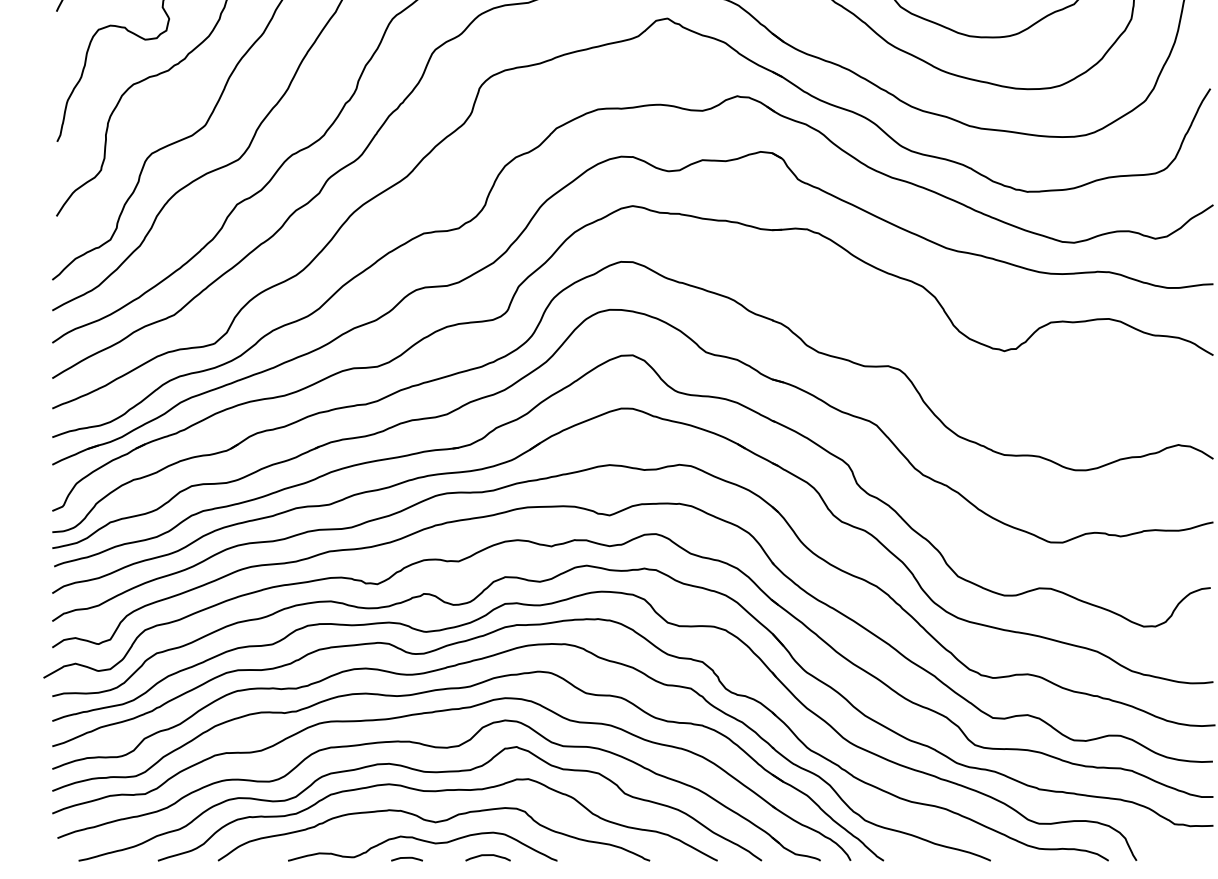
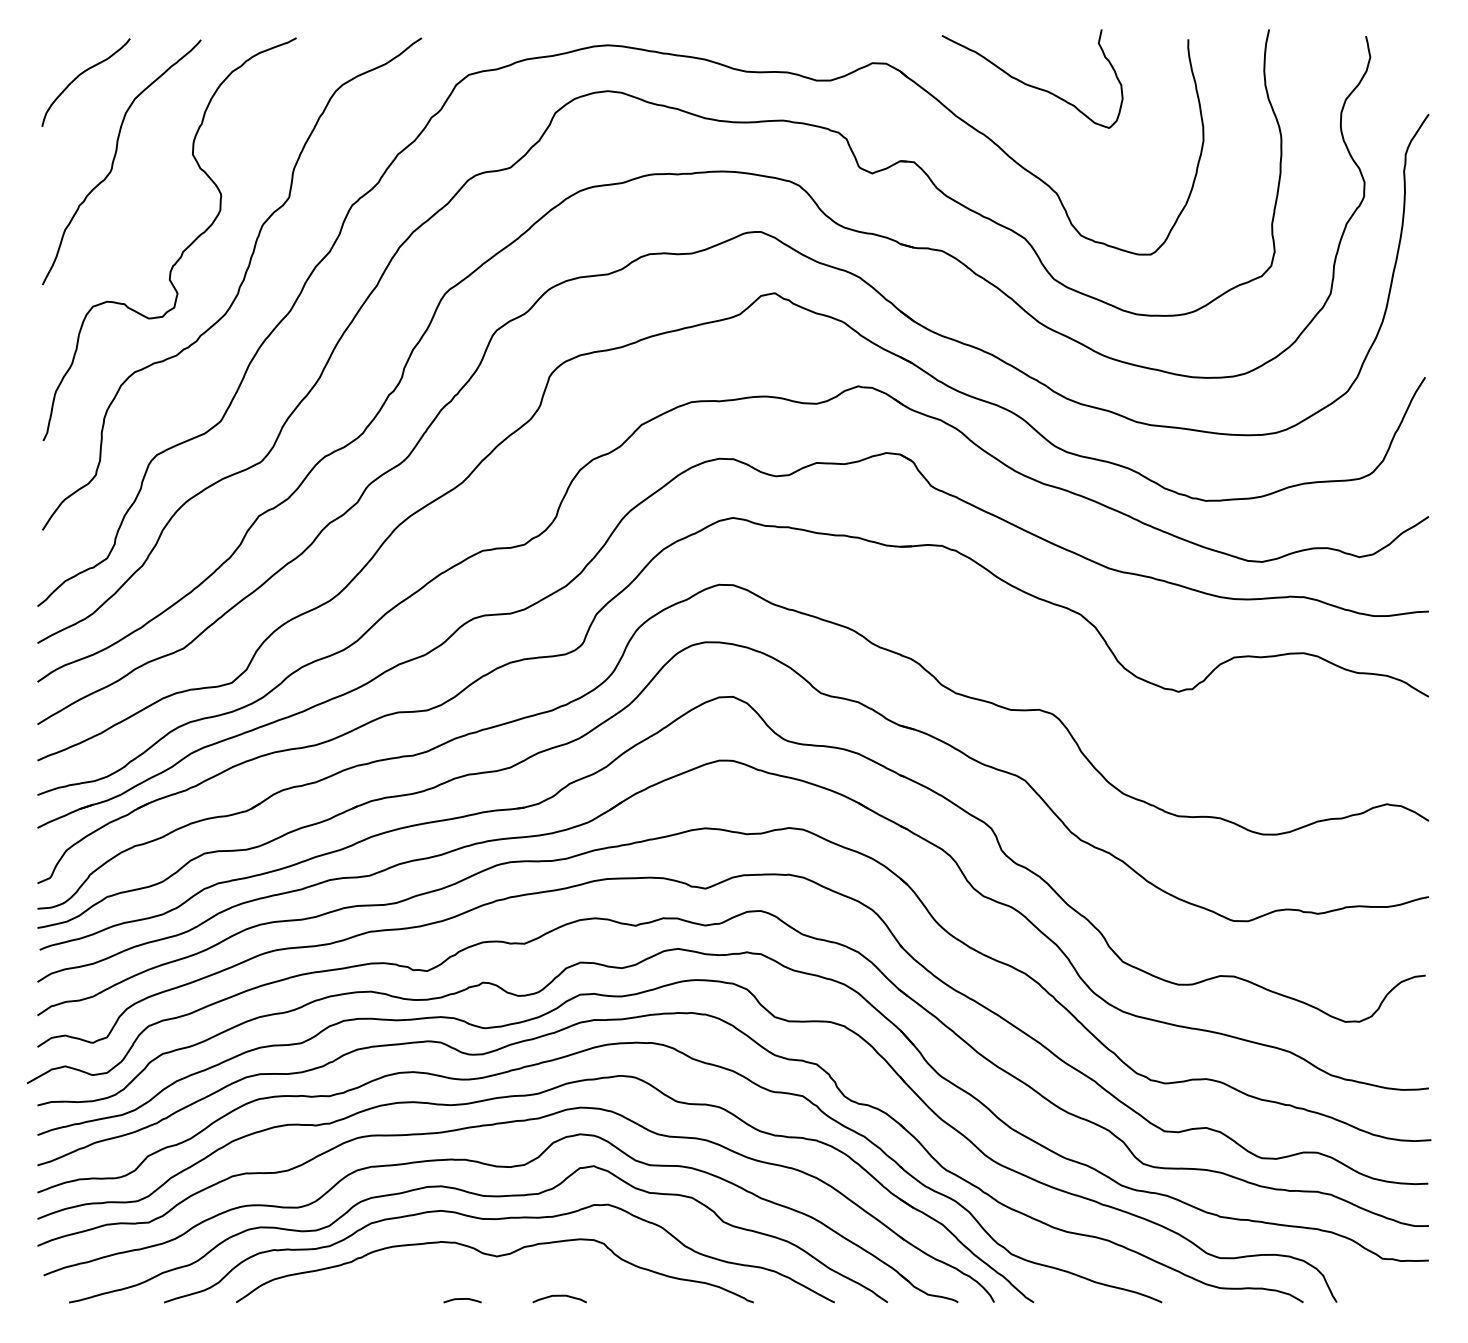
curve: (422, 841) -> (481, 1279), removed

